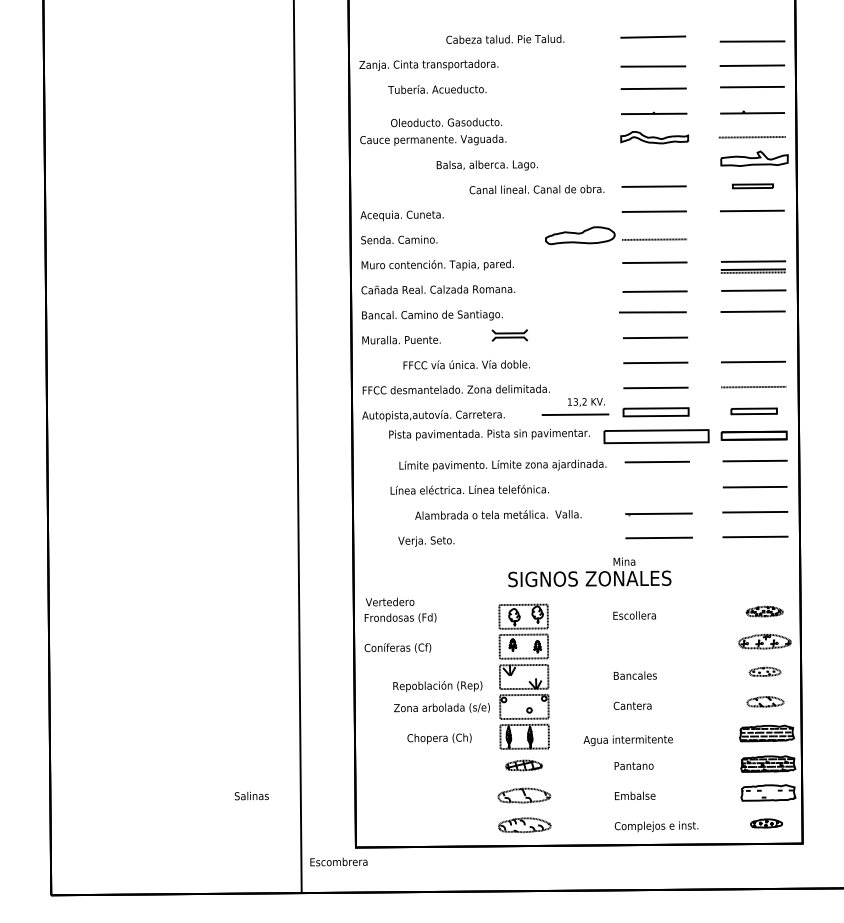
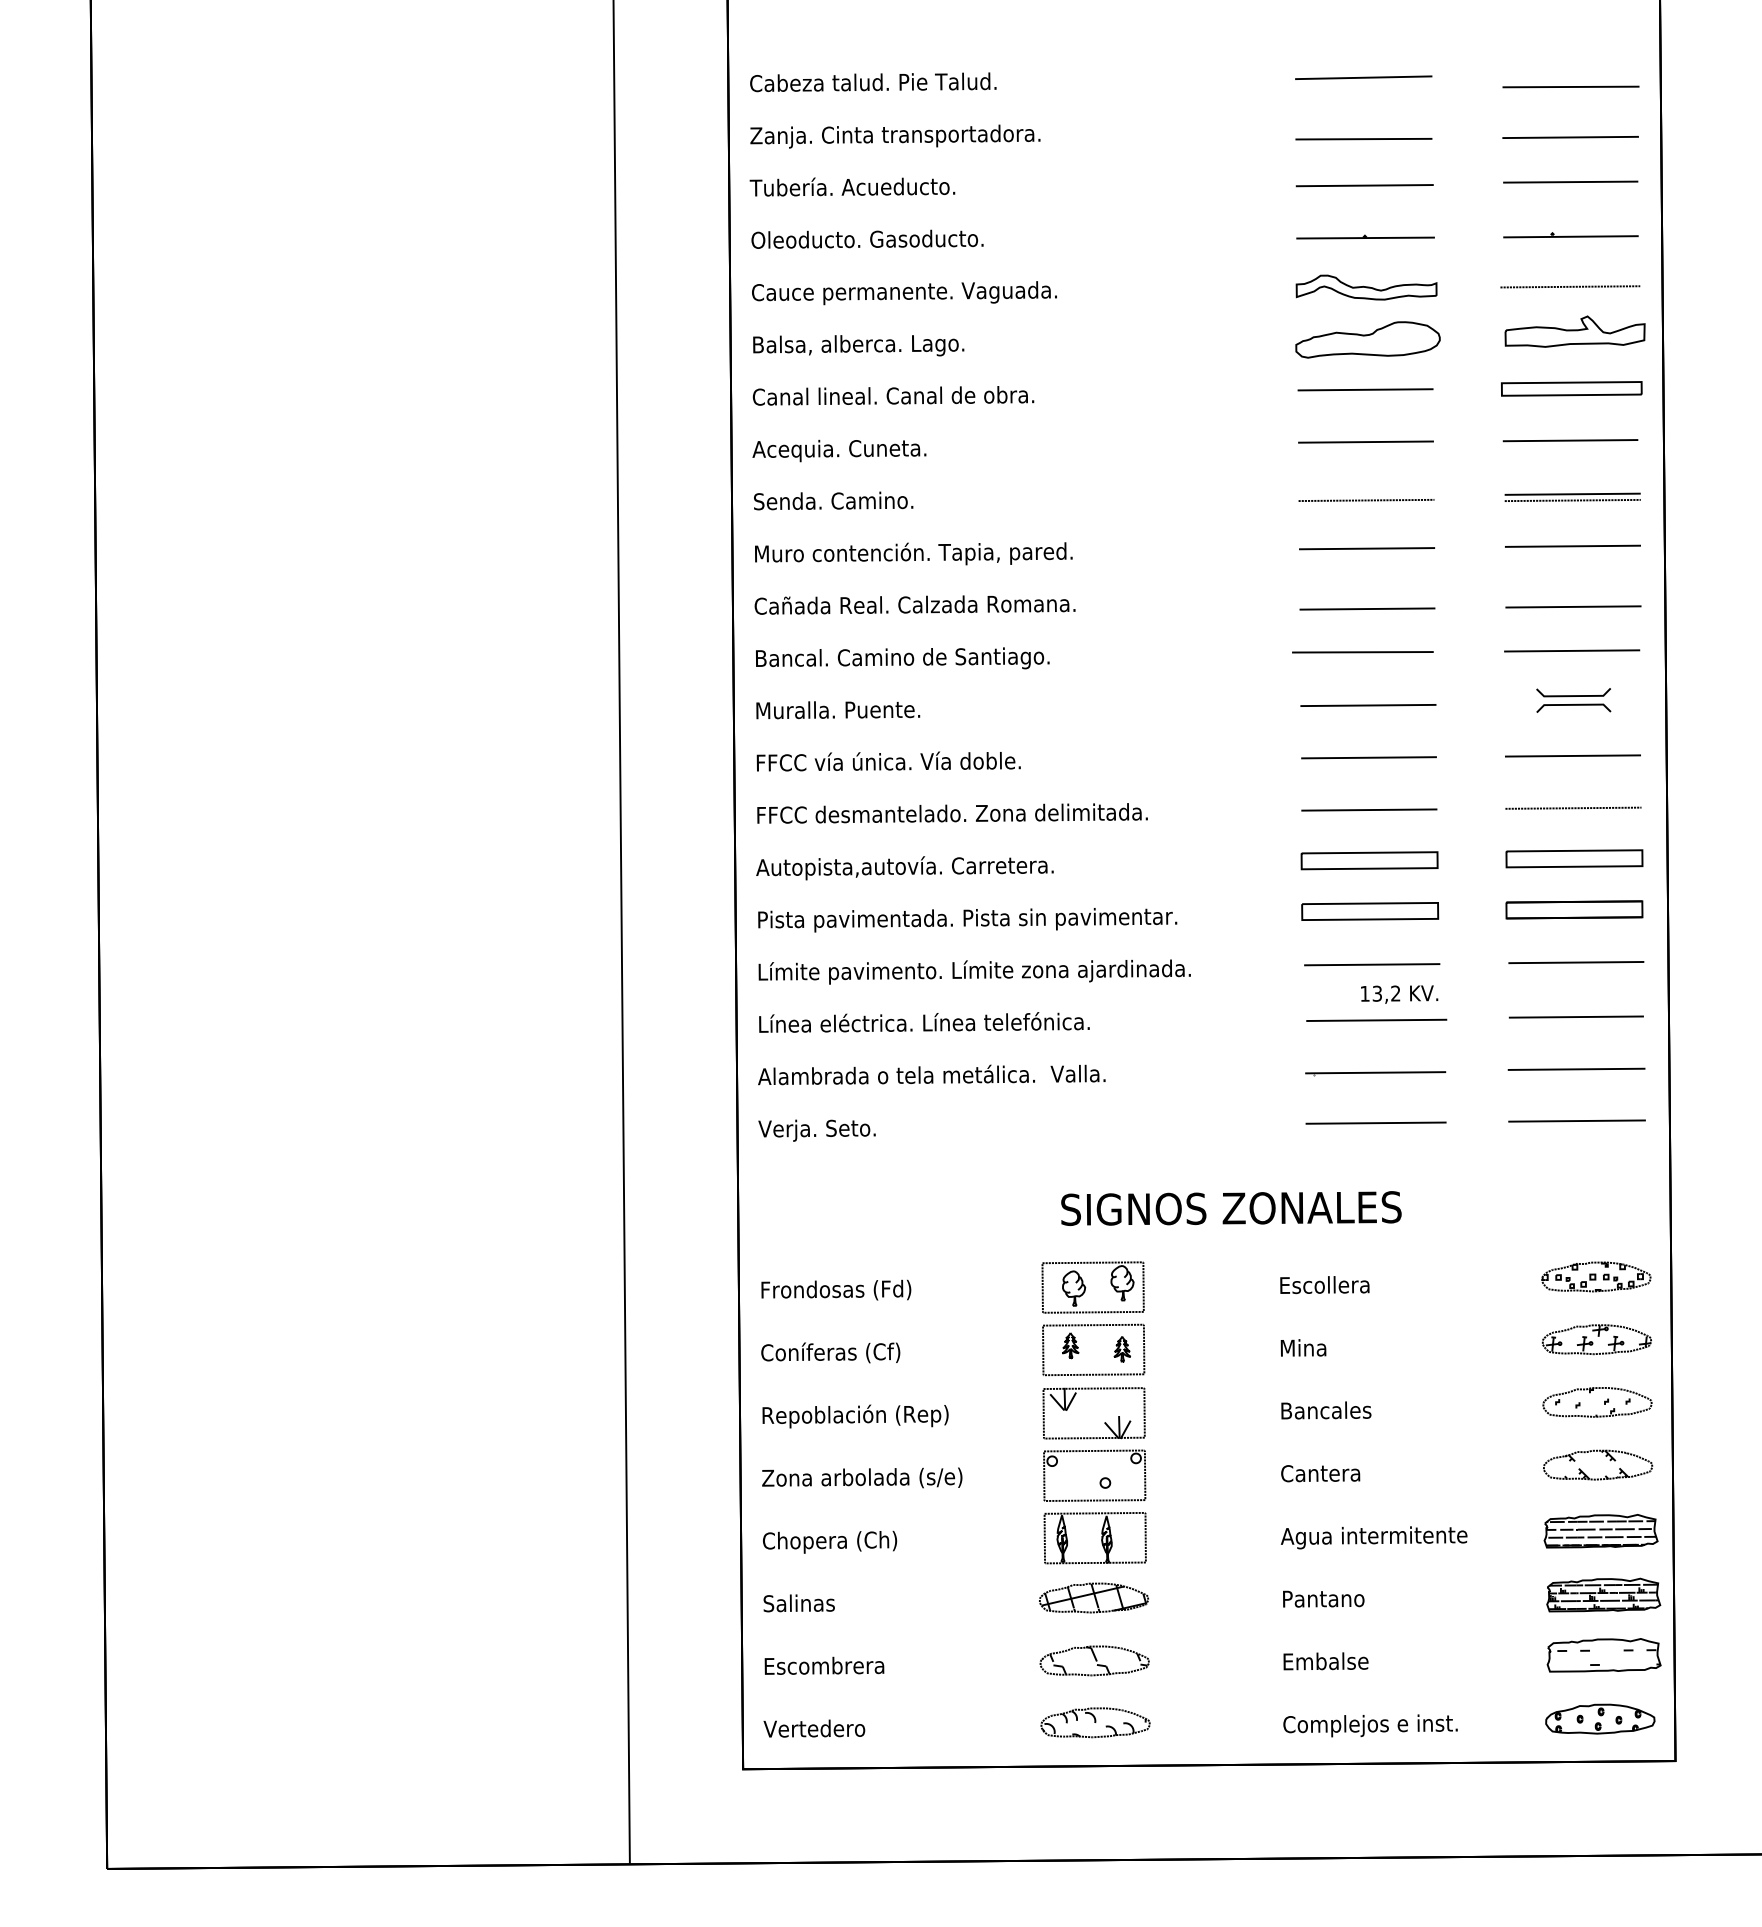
text: (505, 38) -> (873, 80), moved
text: (437, 89) -> (852, 187), moved
text: (446, 122) -> (867, 239), moved
text: (486, 165) -> (856, 345), moved
part: (752, 186) -> (1570, 389), size x1.67
text: (536, 189) -> (892, 395), moved
part: (580, 235) -> (1368, 339), moved
part: (752, 270) -> (1570, 495), moved
part: (509, 335) -> (1572, 700), moved
text: (466, 364) -> (888, 761), moved
part: (575, 406) -> (1376, 1003), moved
part: (753, 411) -> (1572, 859), size x1.43
text: (489, 434) -> (967, 919), moved
part: (655, 436) -> (1368, 911), size x0.62
text: (502, 465) -> (973, 971), moved
text: (469, 489) -> (923, 1021), moved
text: (498, 514) -> (932, 1074), moved
text: (426, 541) -> (817, 1130), moved
text: (624, 561) -> (1303, 1347), moved
text: (389, 601) -> (813, 1727), moved
part: (764, 611) -> (1595, 1276), size x1.43
part: (764, 671) -> (1595, 1401), size x1.67
text: (437, 686) -> (854, 1416), moved
part: (765, 701) -> (1597, 1464), size x1.43
text: (441, 707) -> (861, 1476), moved
text: (439, 738) -> (829, 1541), moved
text: (627, 740) -> (1372, 1537), moved
part: (523, 765) -> (1092, 1598), size x1.43
text: (251, 795) -> (798, 1602), moved
part: (766, 823) -> (1600, 1719), size x1.67
text: (338, 861) -> (823, 1664), moved

